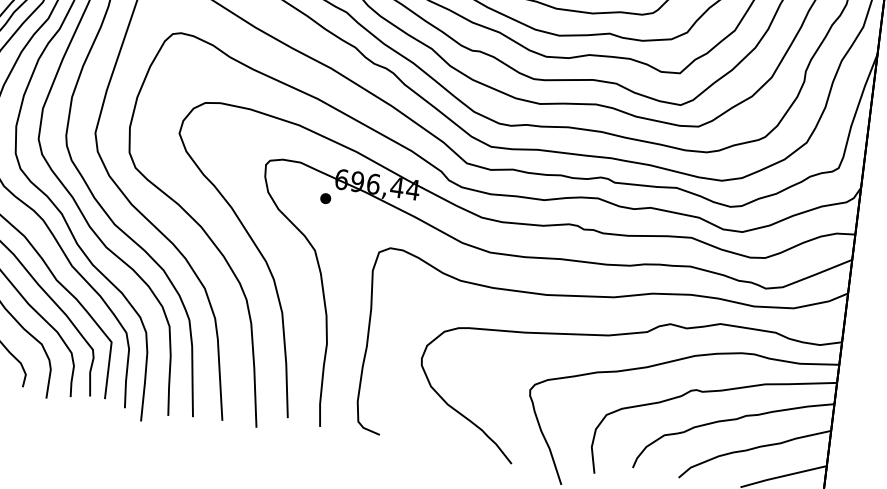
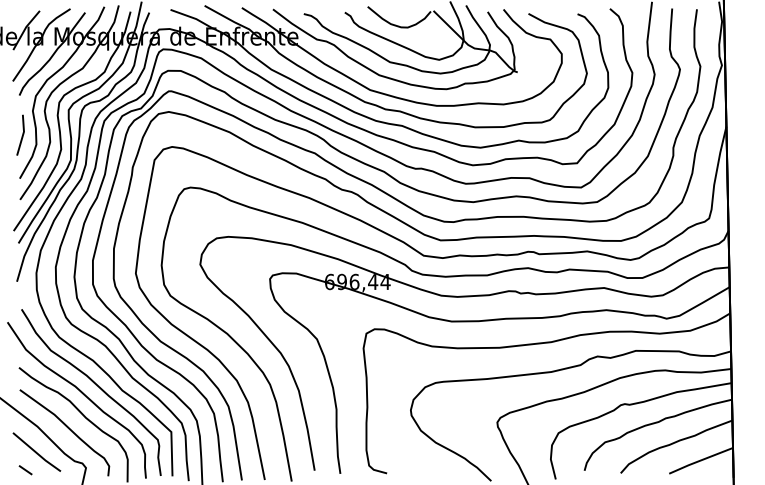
part: (325, 198) -> (319, 298), removed

